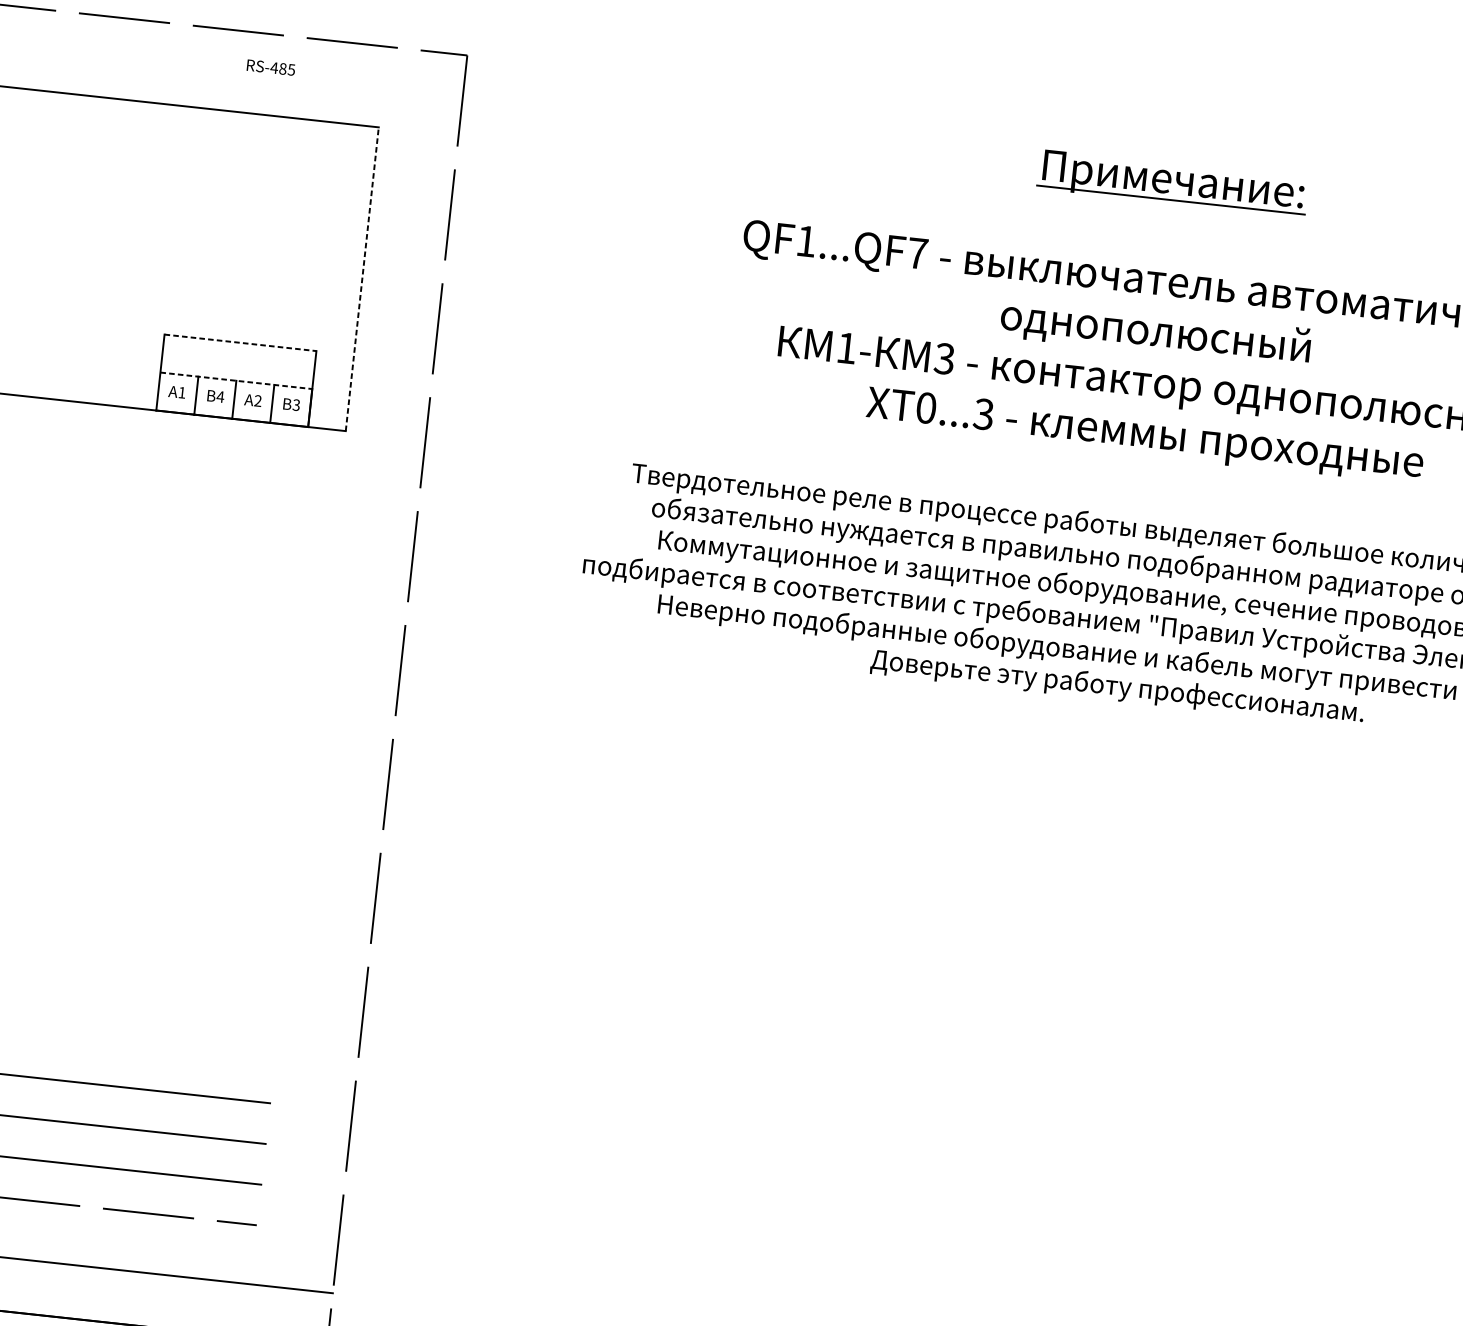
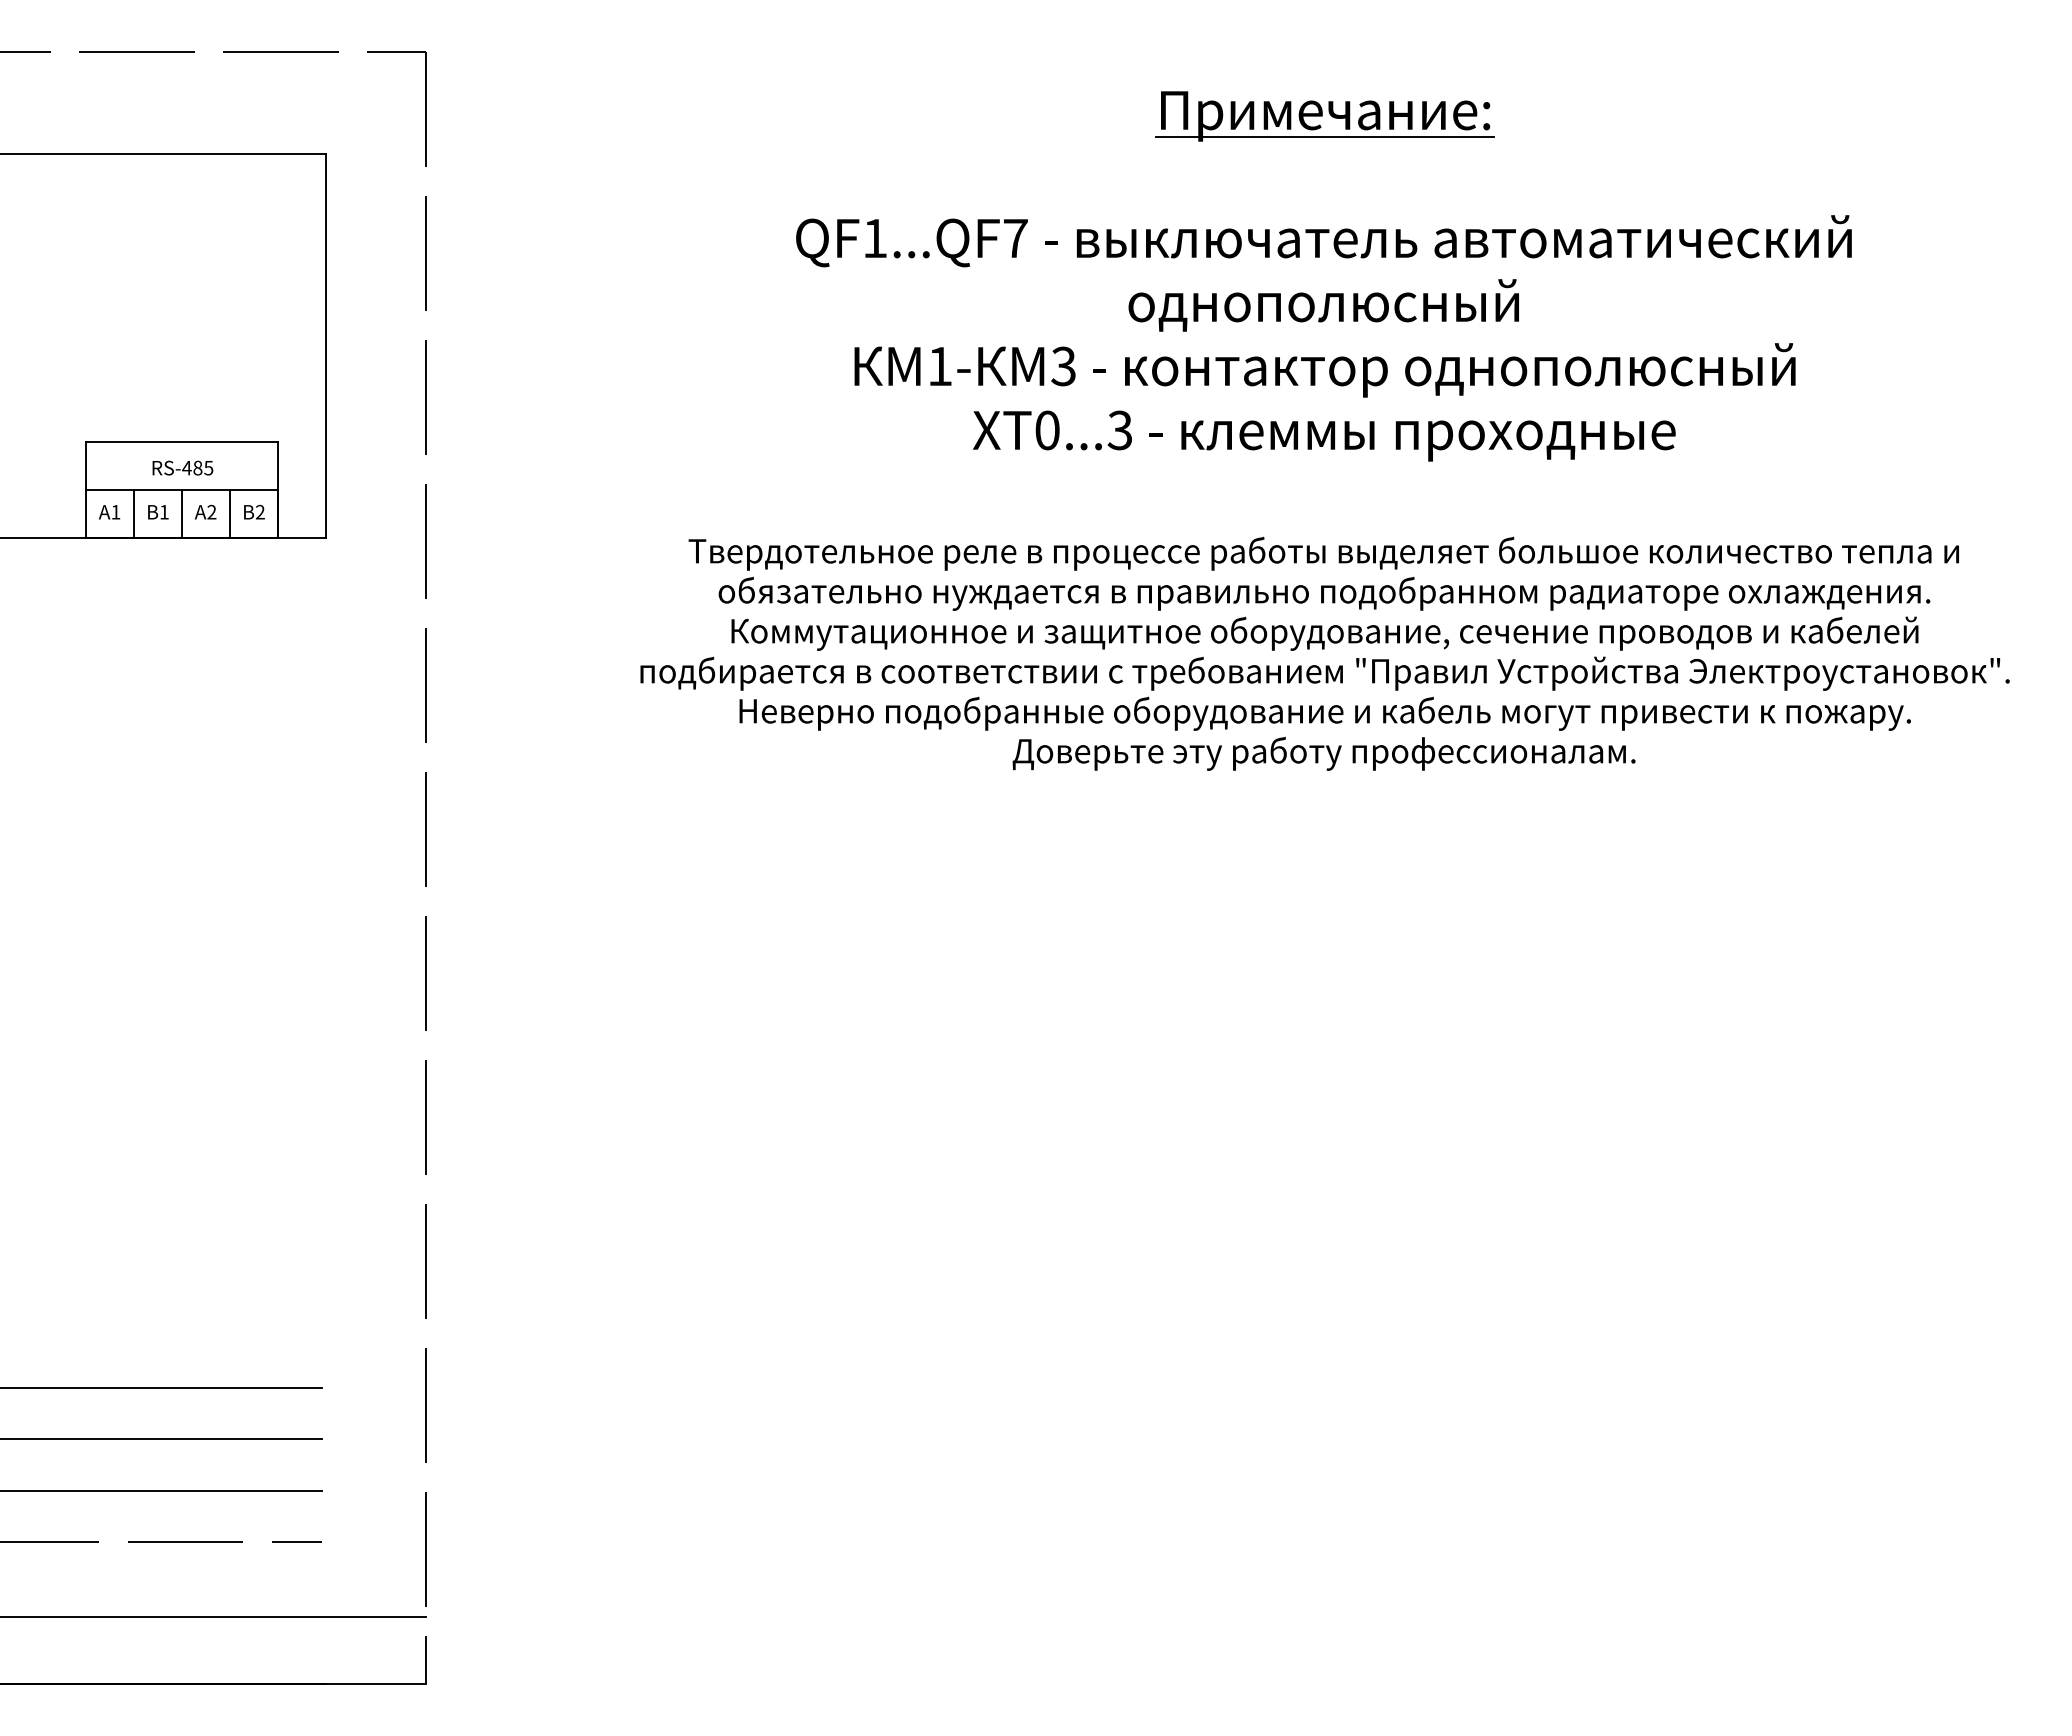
text: (270, 67) -> (182, 467), moved
line: (362, 279) -> (325, 346), dashed -> solid
line: (240, 342) -> (182, 441), dashed -> solid
line: (236, 380) -> (182, 489), dashed -> solid
text: (220, 397) -> (164, 512), B4 -> B1
text: (295, 405) -> (259, 512), B3 -> B2

